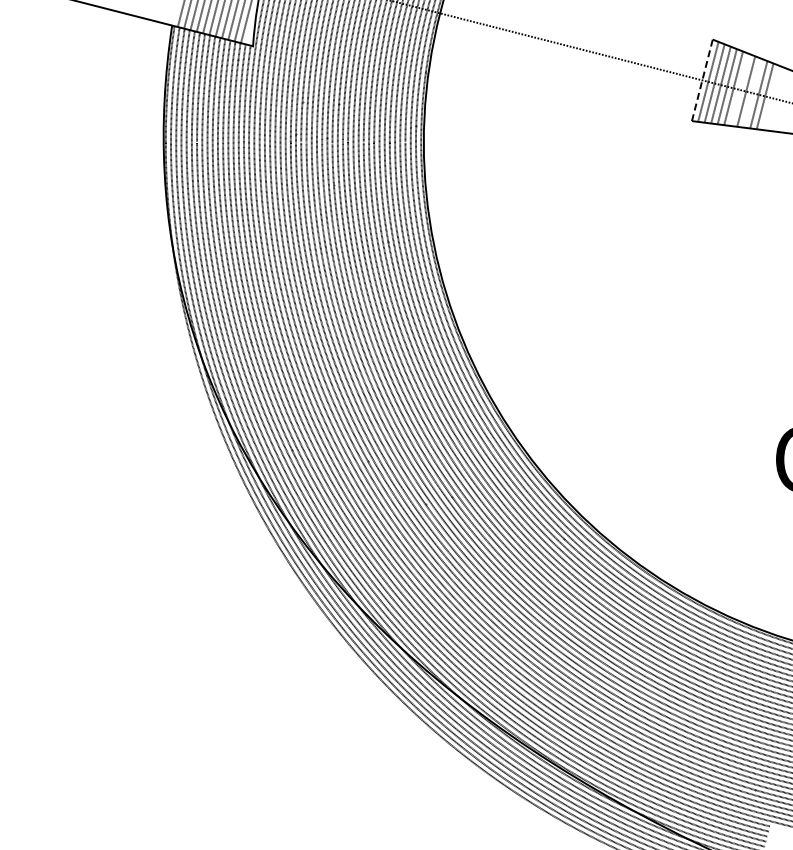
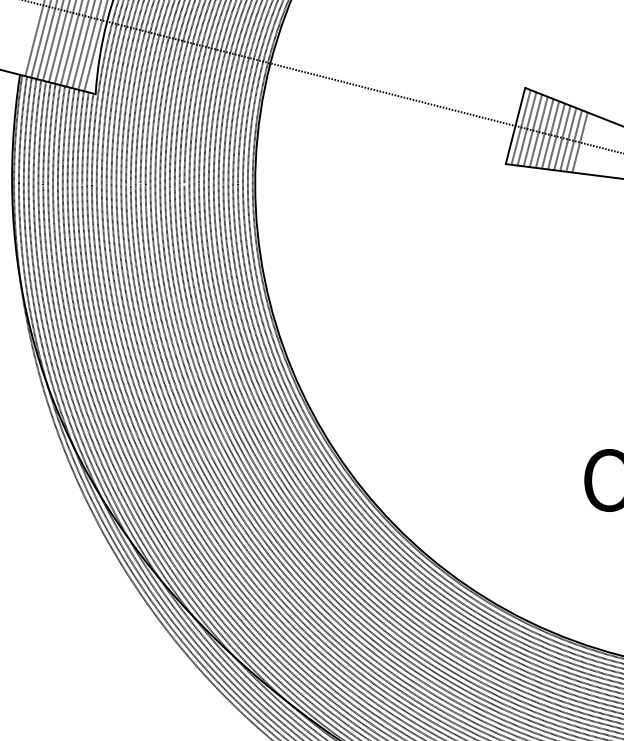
line: (702, 79) -> (515, 125), dashed -> solid
line: (739, 89) -> (550, 134), added
line: (752, 92) -> (562, 137), added
line: (771, 97) -> (580, 142), added

